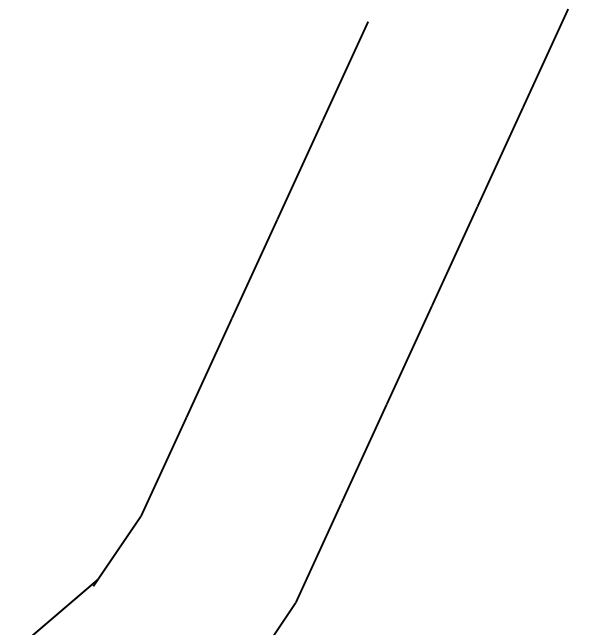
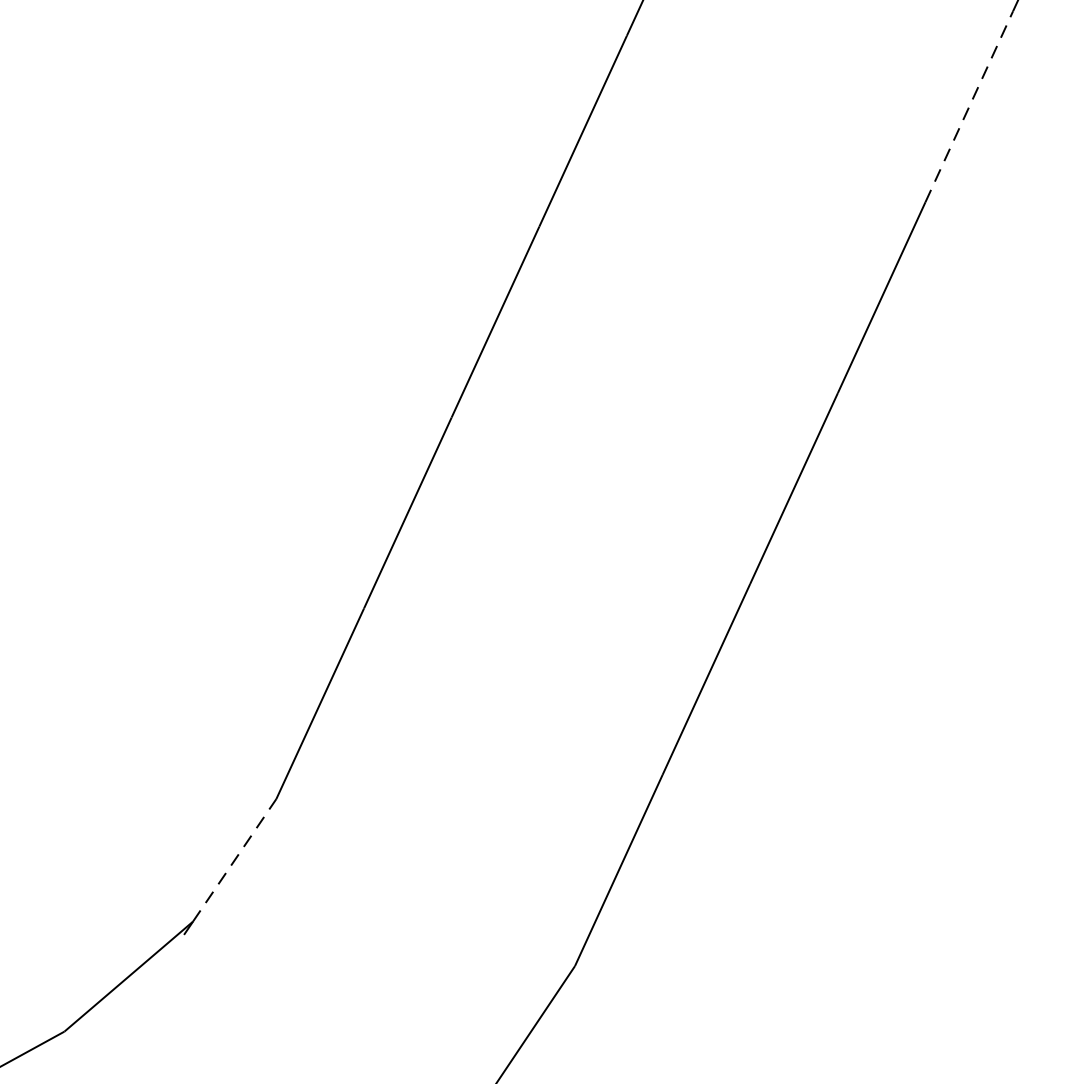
line: (500, 156) -> (969, 105), solid -> dashed
line: (119, 547) -> (234, 859), solid -> dashed

